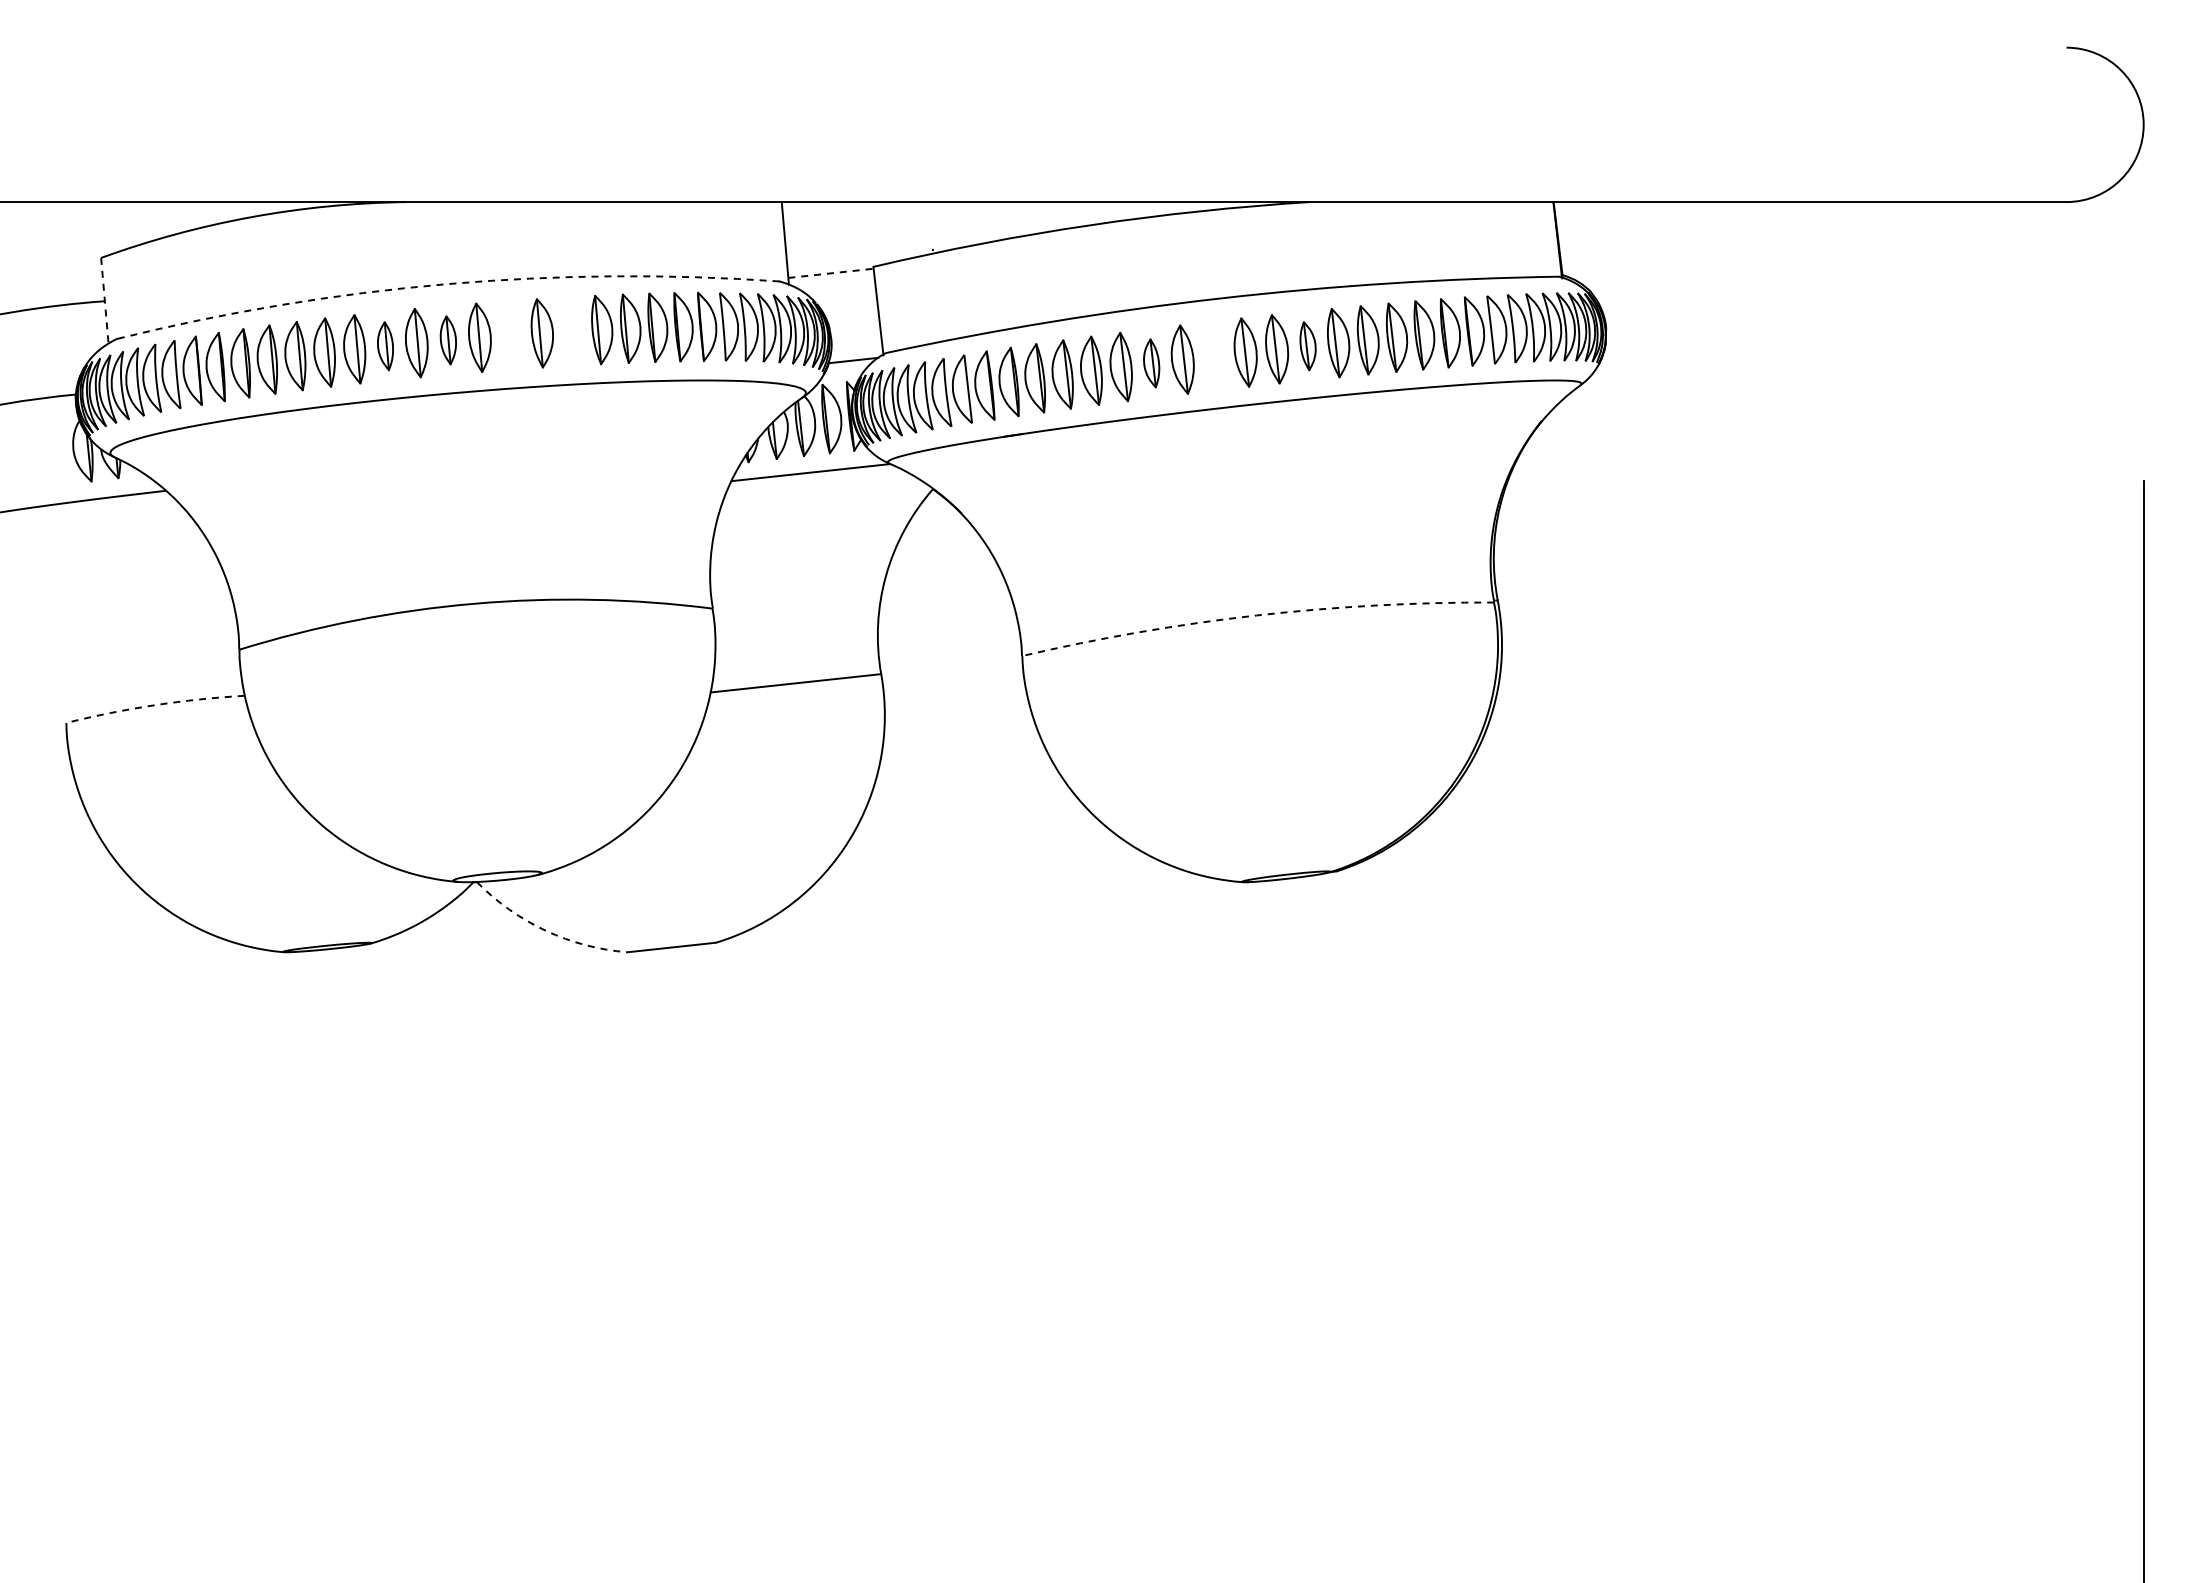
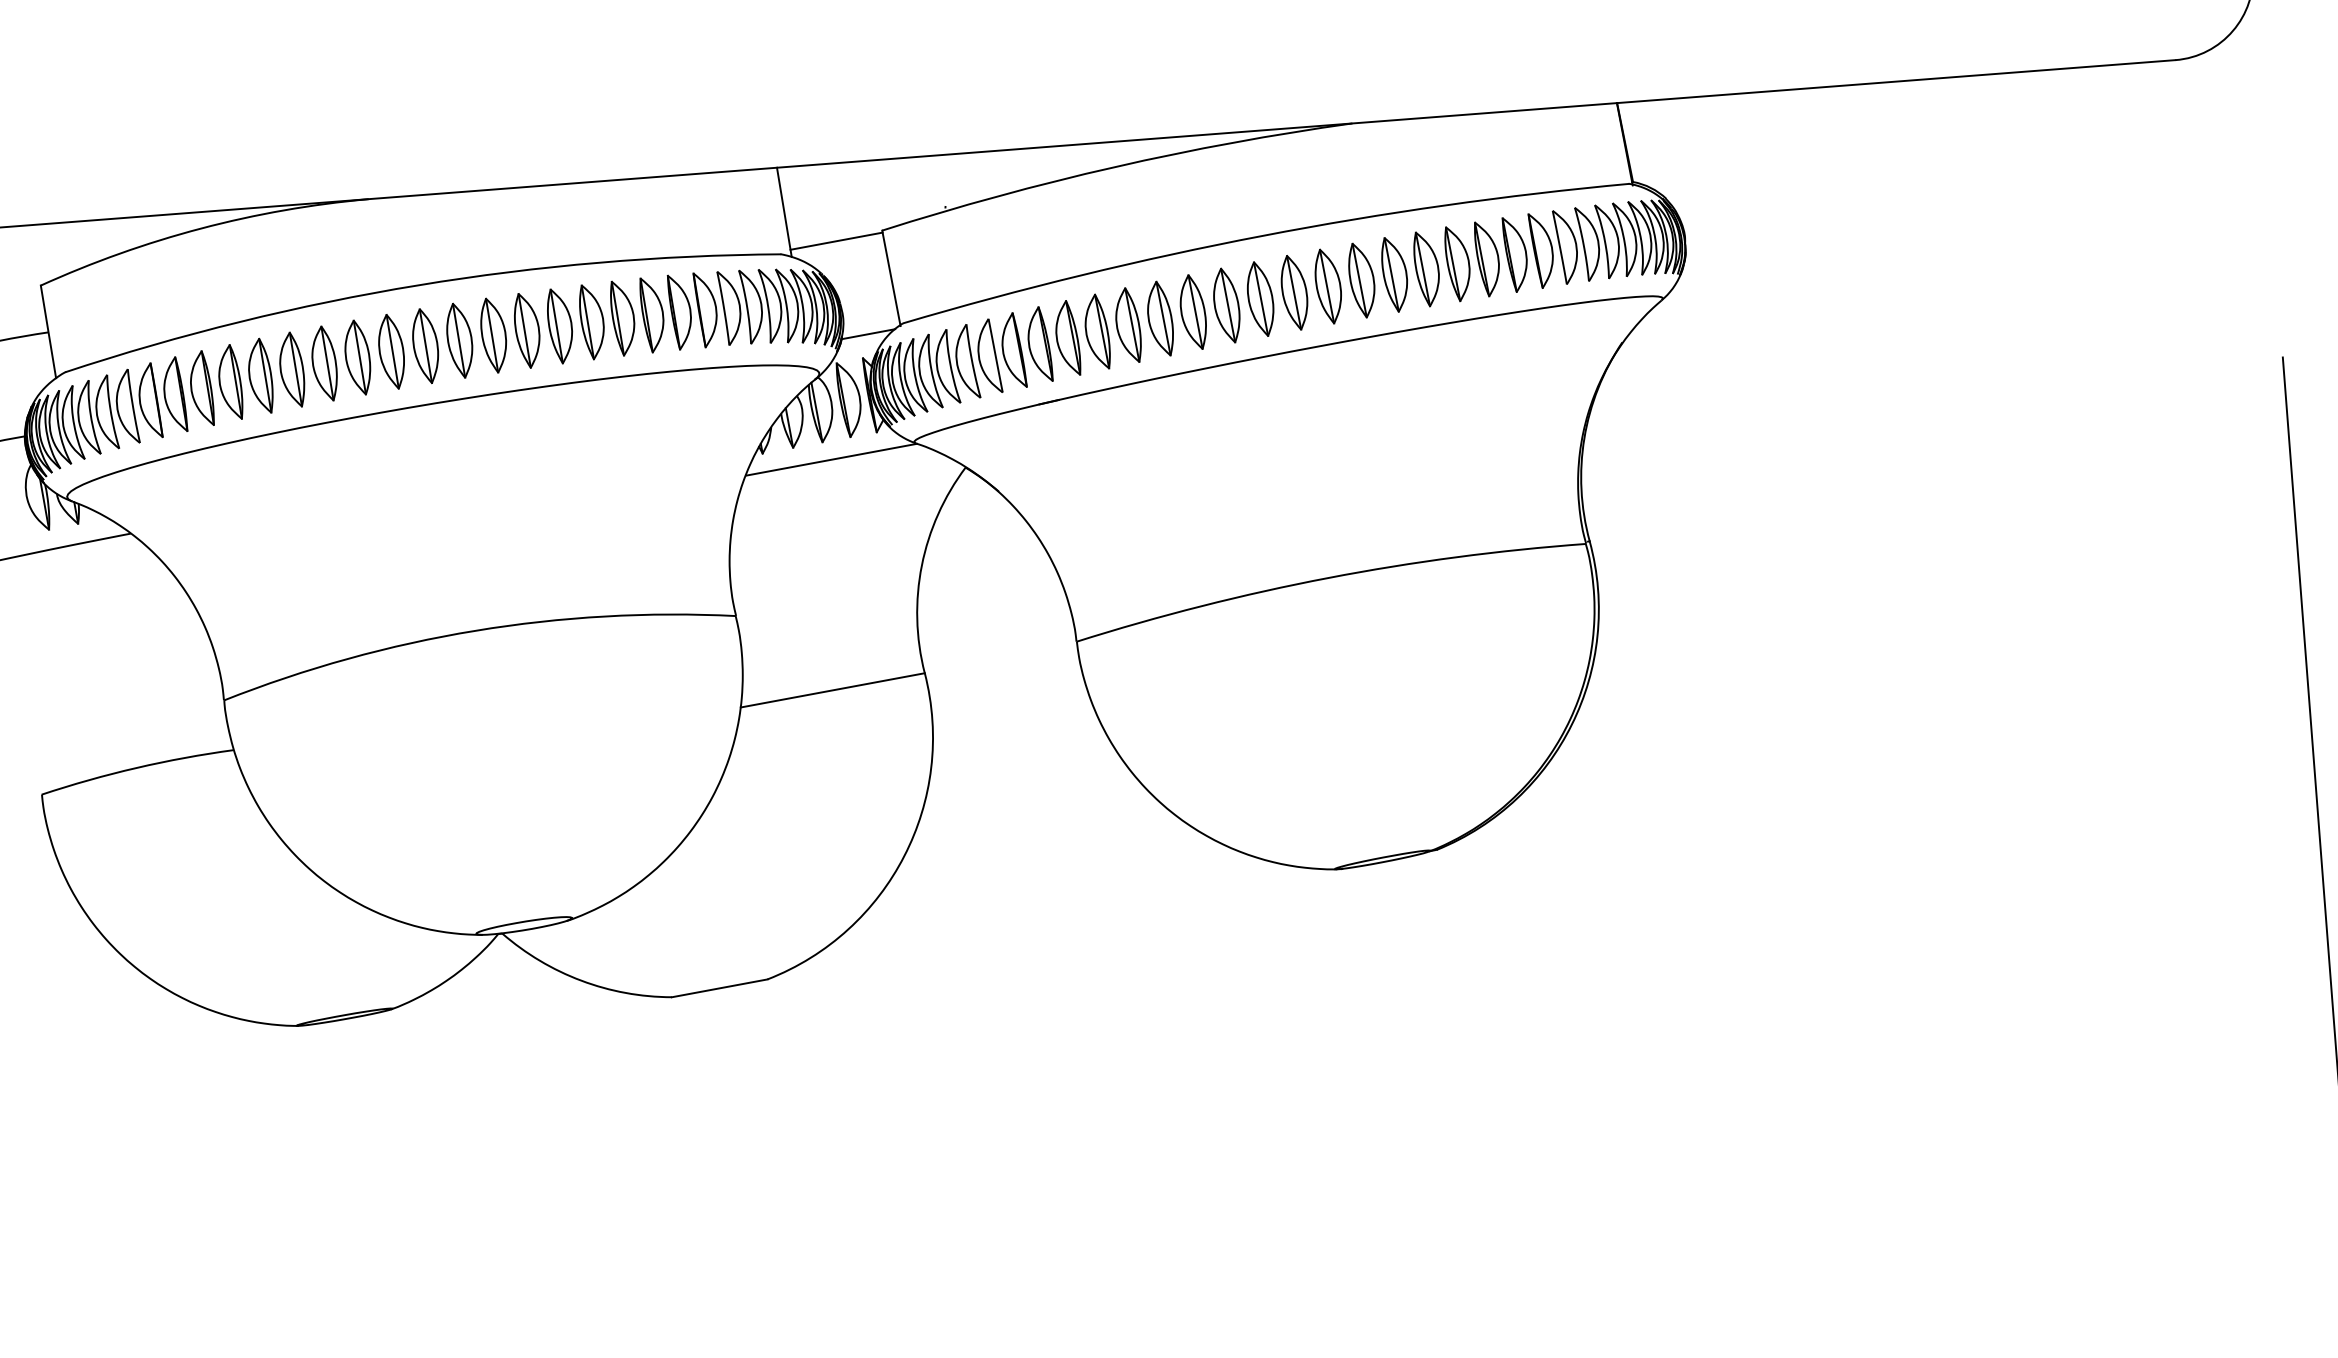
line: (831, 273) -> (837, 241), dashed -> solid
arc: (446, 284) -> (418, 285), dashed -> solid
line: (104, 301) -> (48, 332), dashed -> solid
part: (572, 331) -> (560, 326), added
part: (511, 335) -> (494, 335), added
part: (448, 340) -> (425, 346), size x1.43
part: (385, 346) -> (357, 358), size x1.43
part: (1307, 346) -> (1361, 280), size x1.43
part: (1214, 356) -> (1260, 299), added
part: (1151, 363) -> (1192, 312), size x1.43
arc: (1256, 615) -> (1328, 577), dashed -> solid
arc: (154, 705) -> (136, 768), dashed -> solid
arc: (545, 930) -> (580, 980), dashed -> solid

